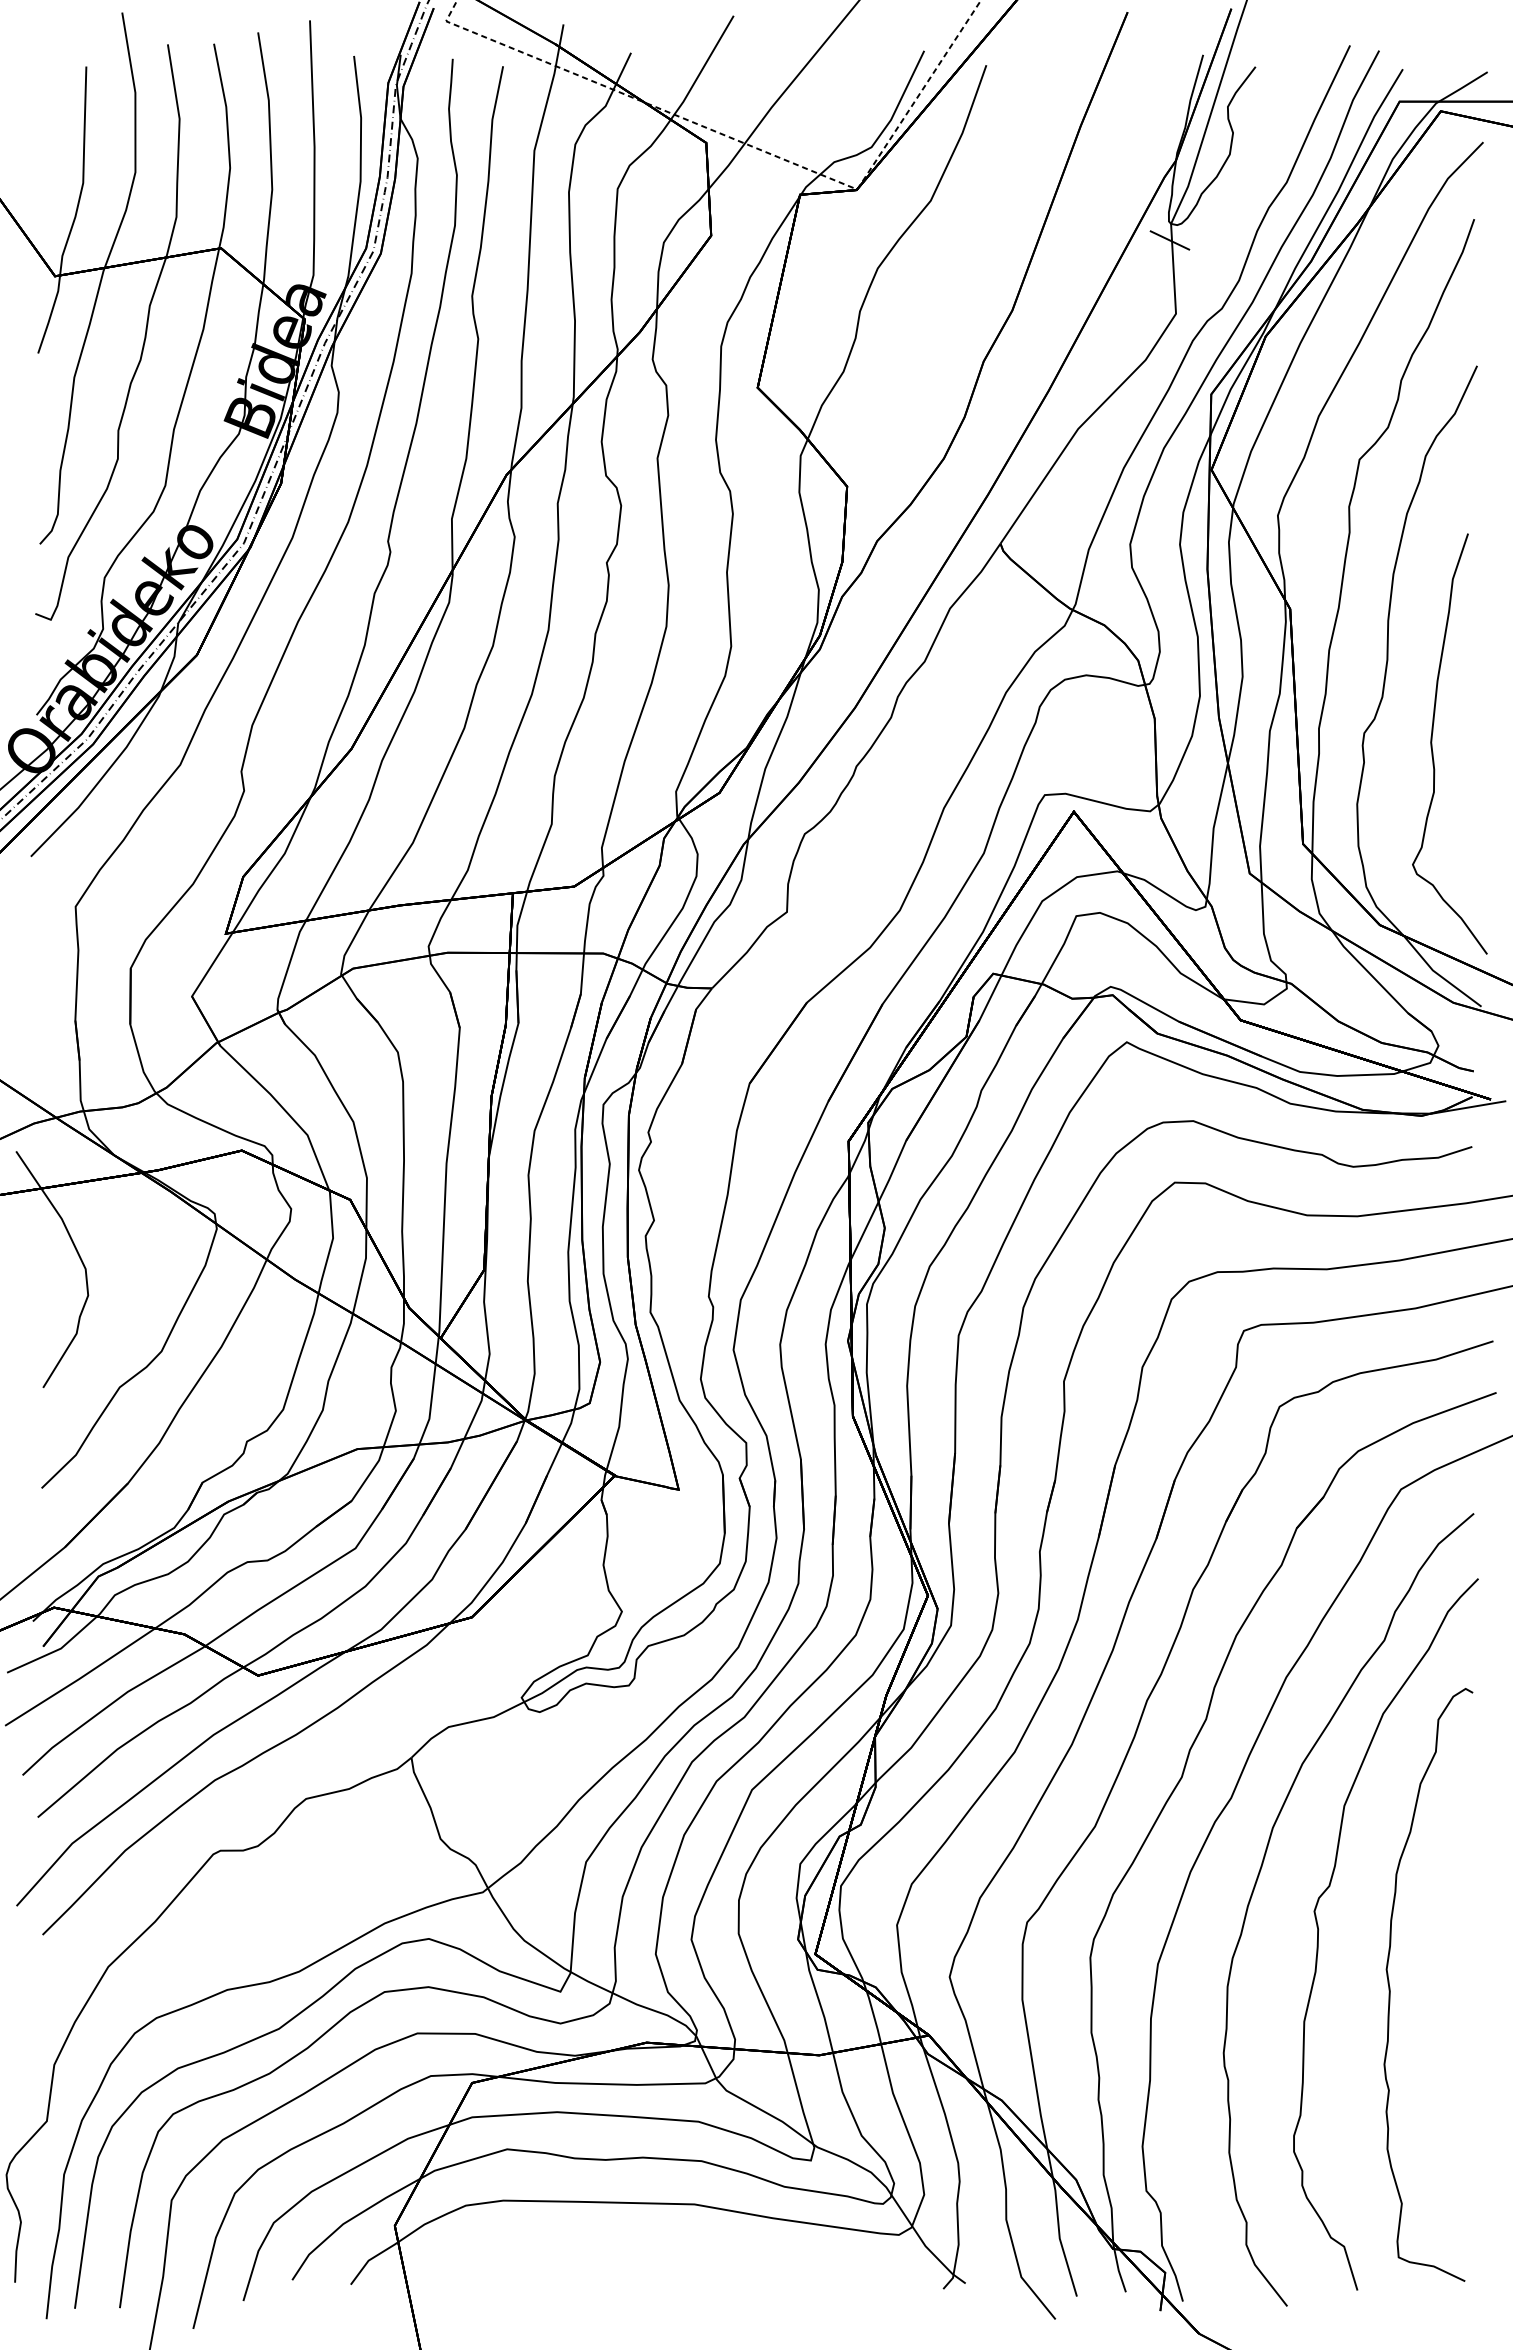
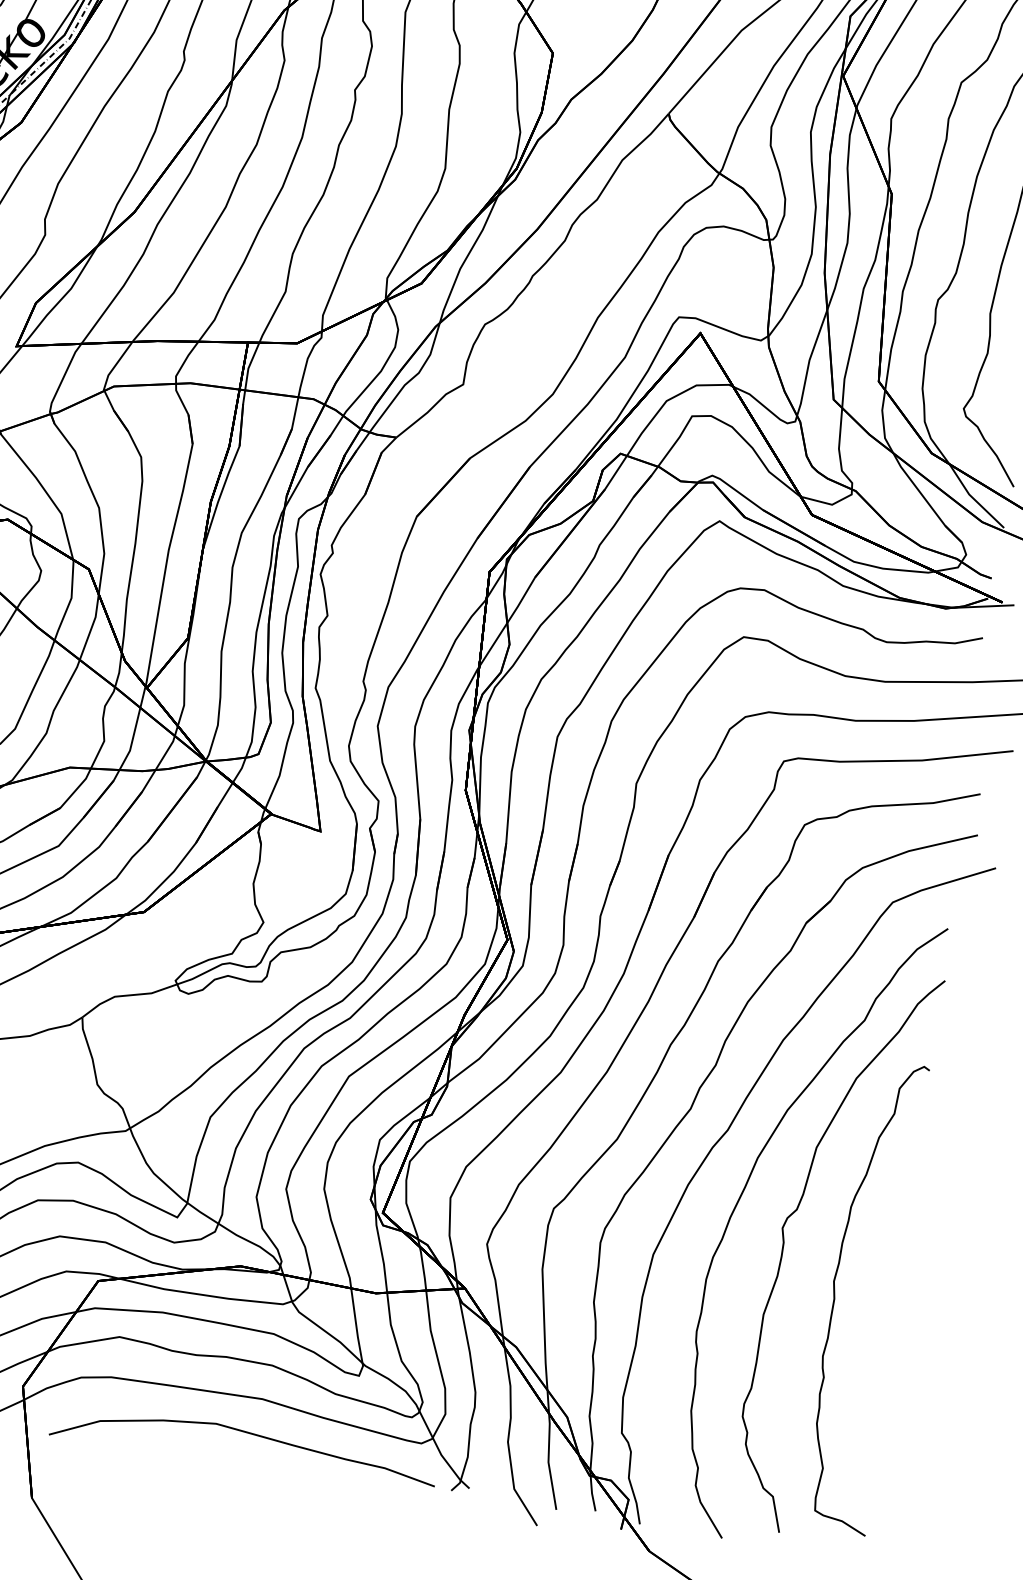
curve: (680, 2249) -> (246, 1433), added

